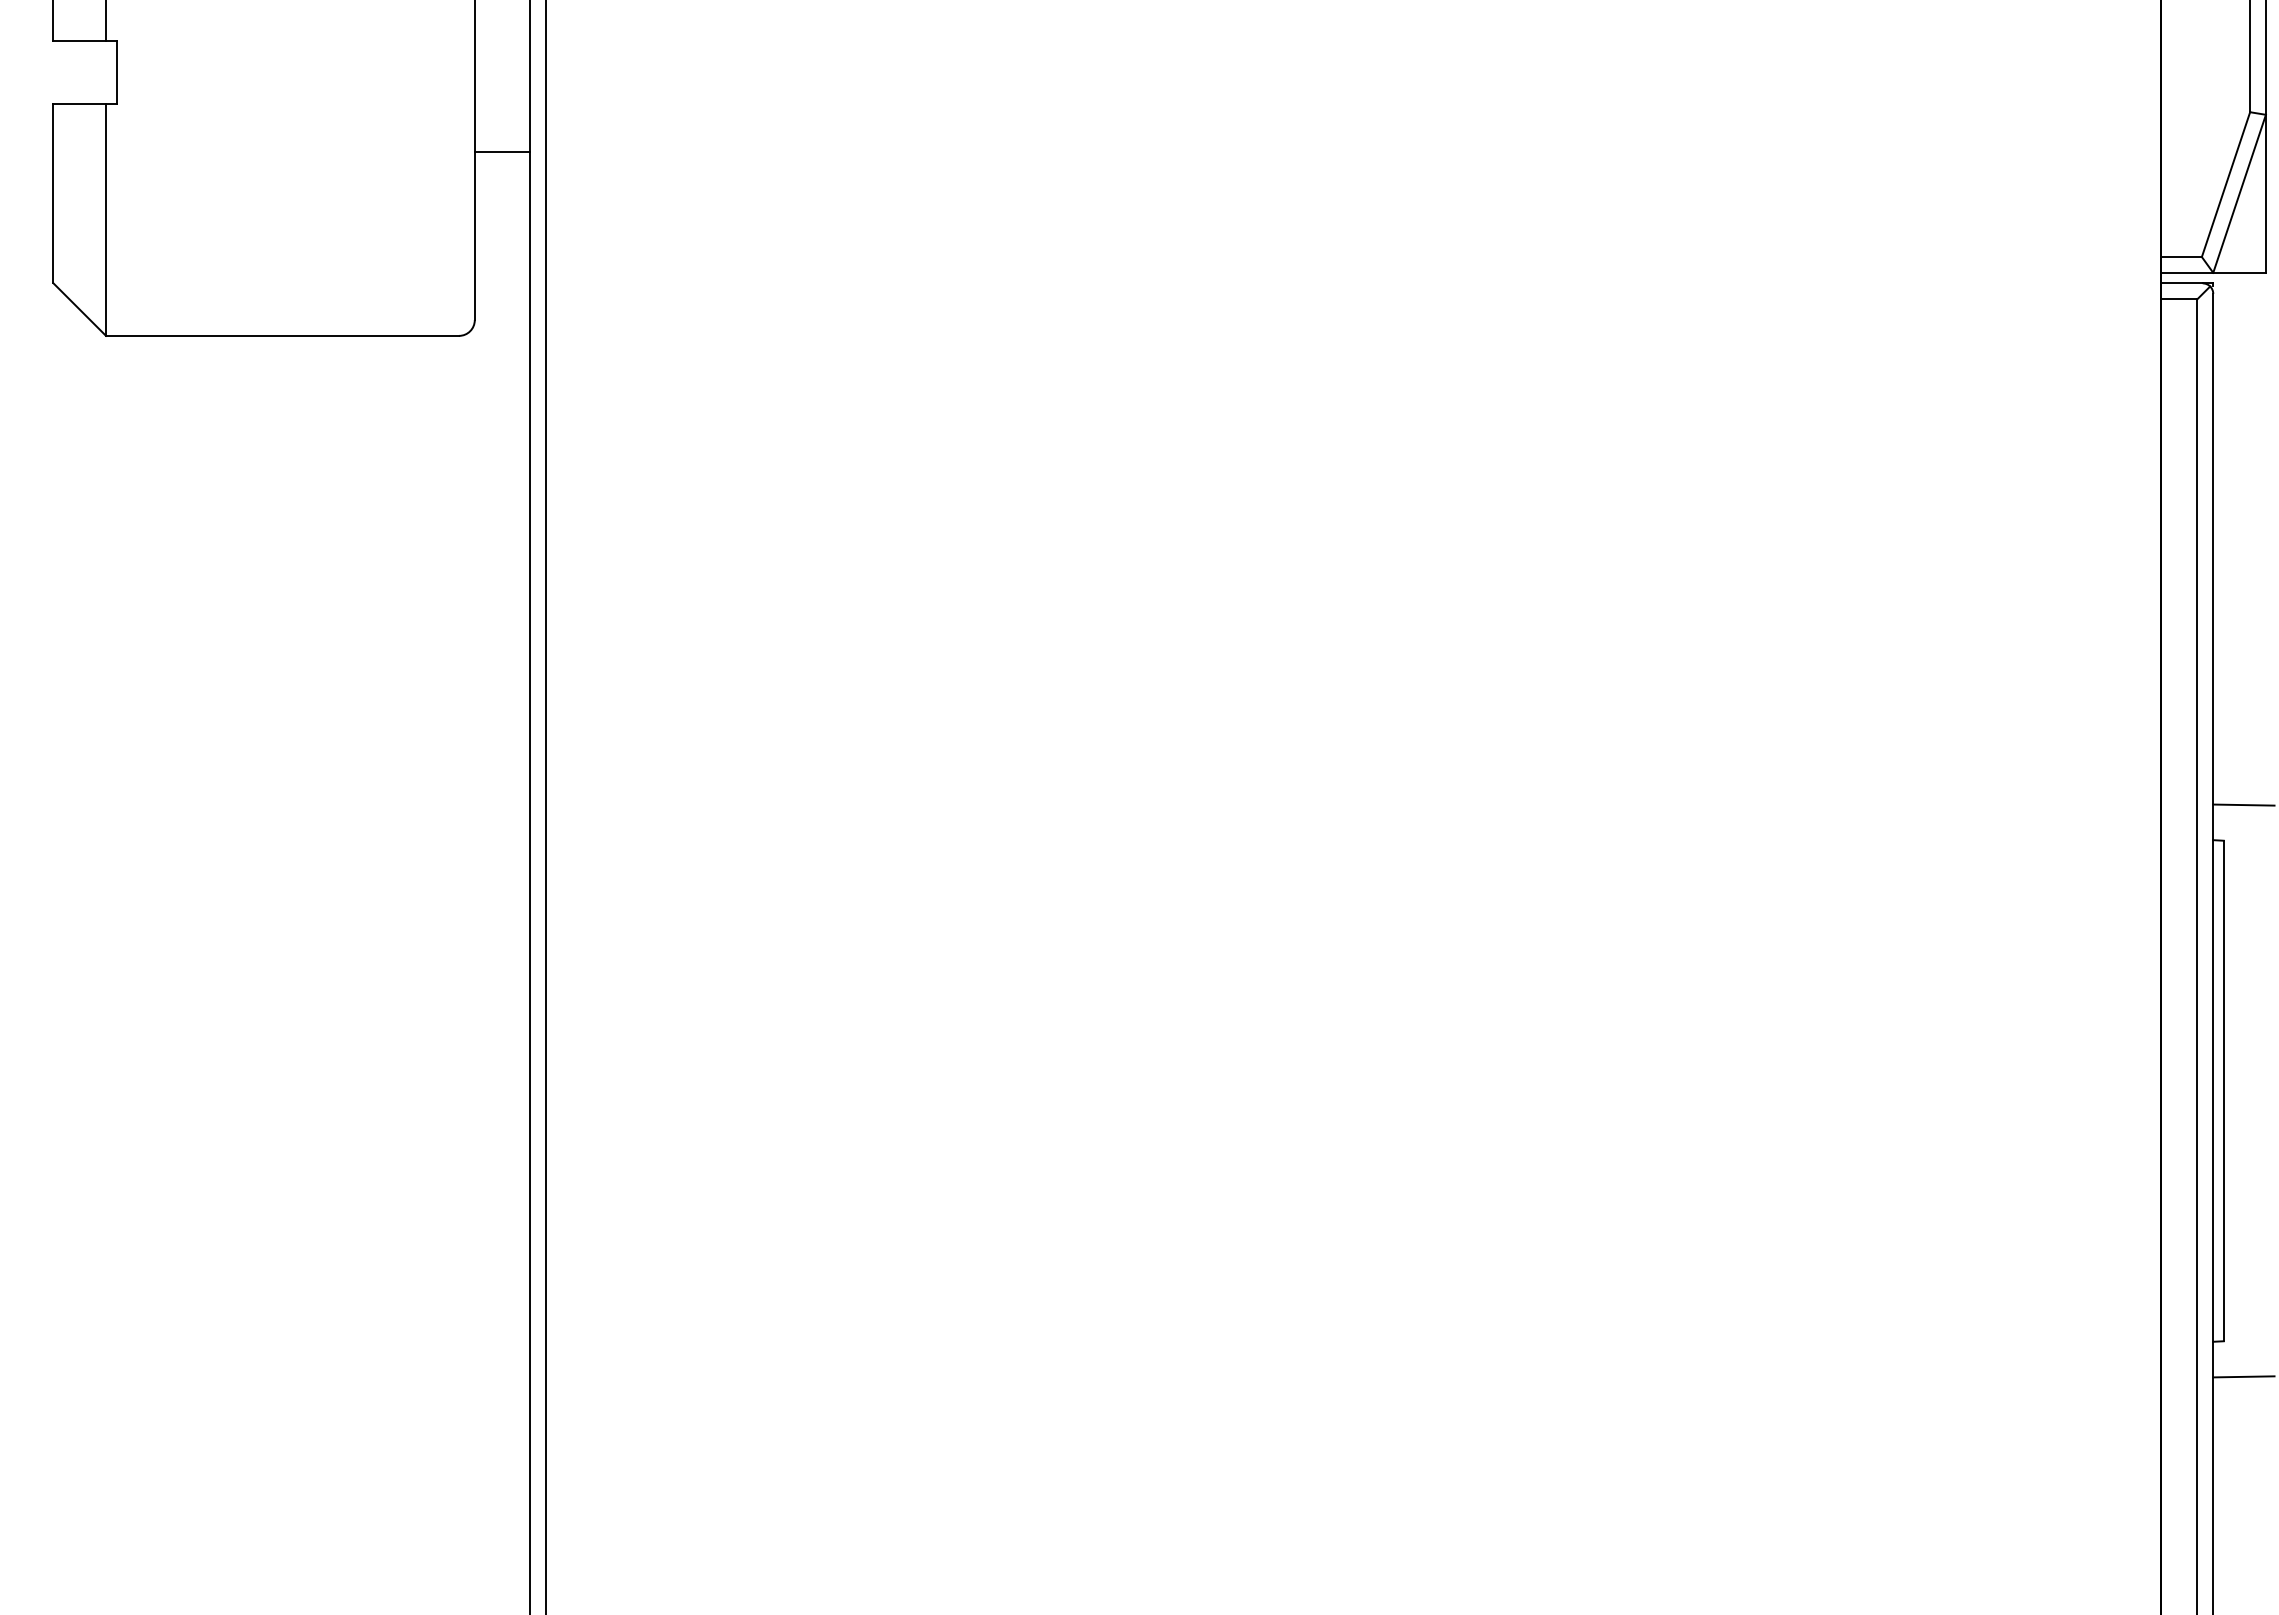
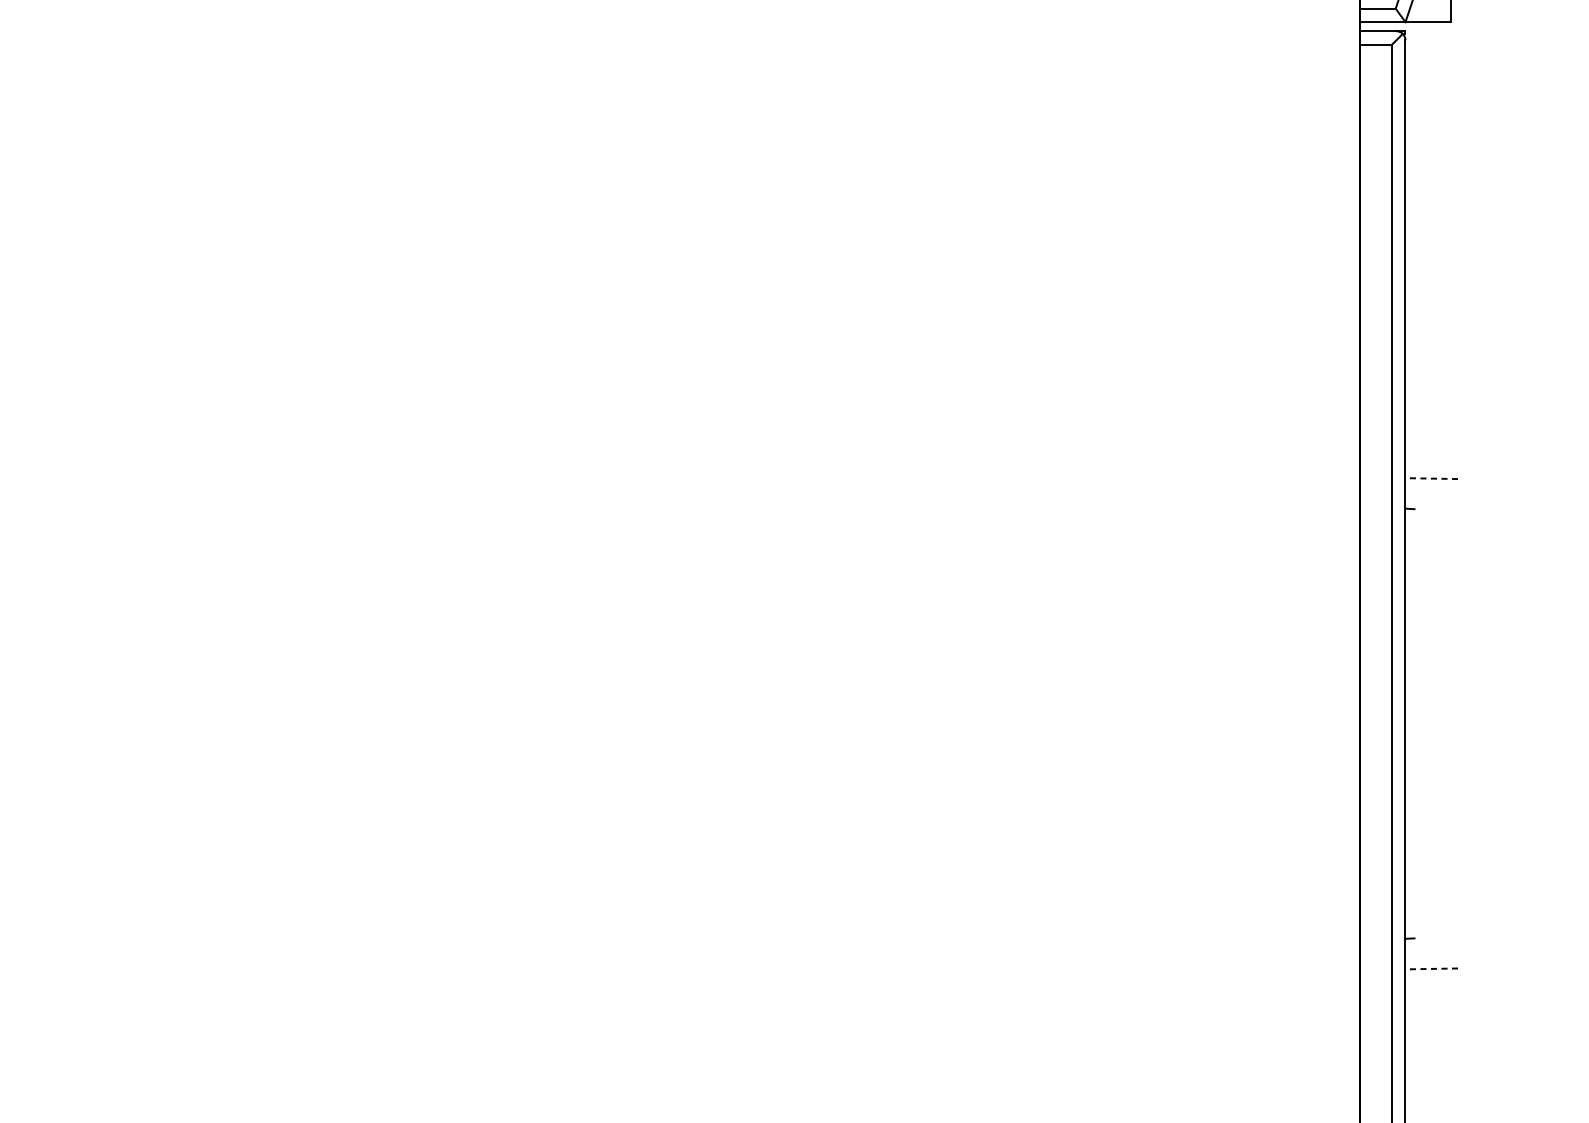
line: (2243, 805) -> (1431, 478), solid -> dashed
line: (2223, 1090) -> (1414, 723), removed
line: (2243, 1376) -> (1431, 968), solid -> dashed

